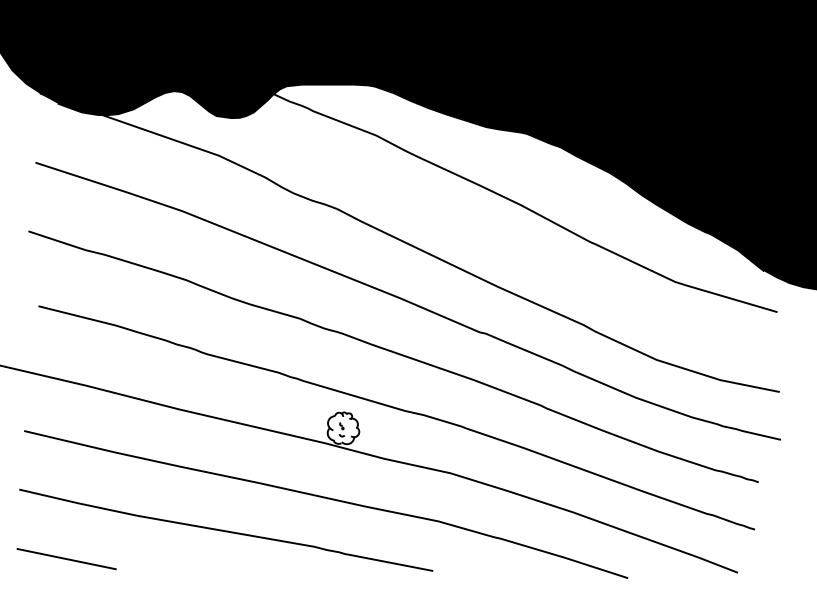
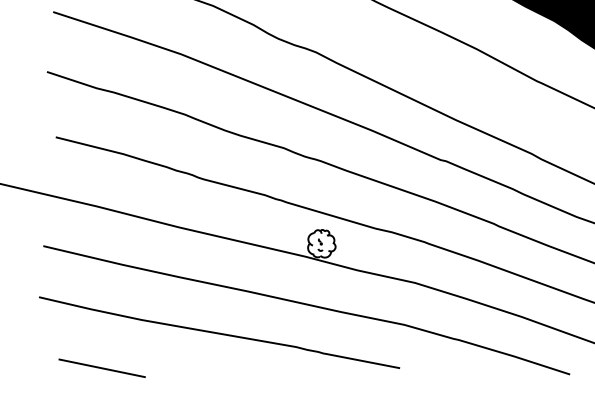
line: (66, 559) -> (102, 368), moved

